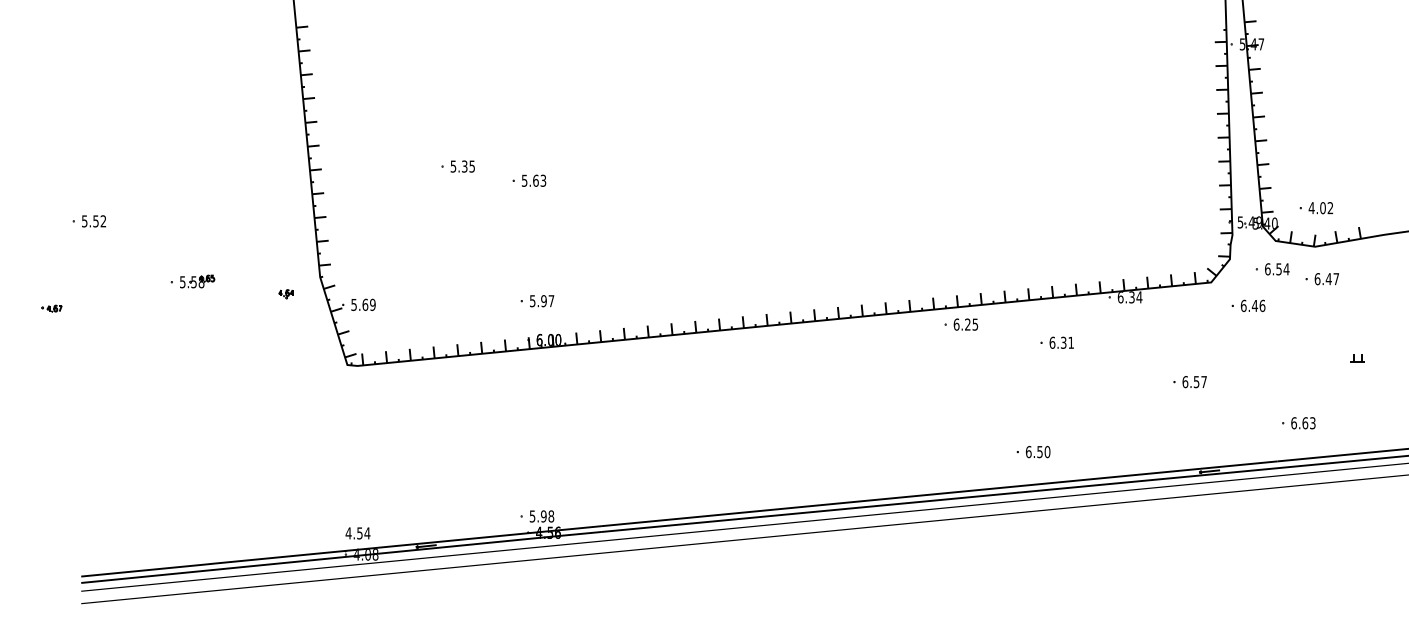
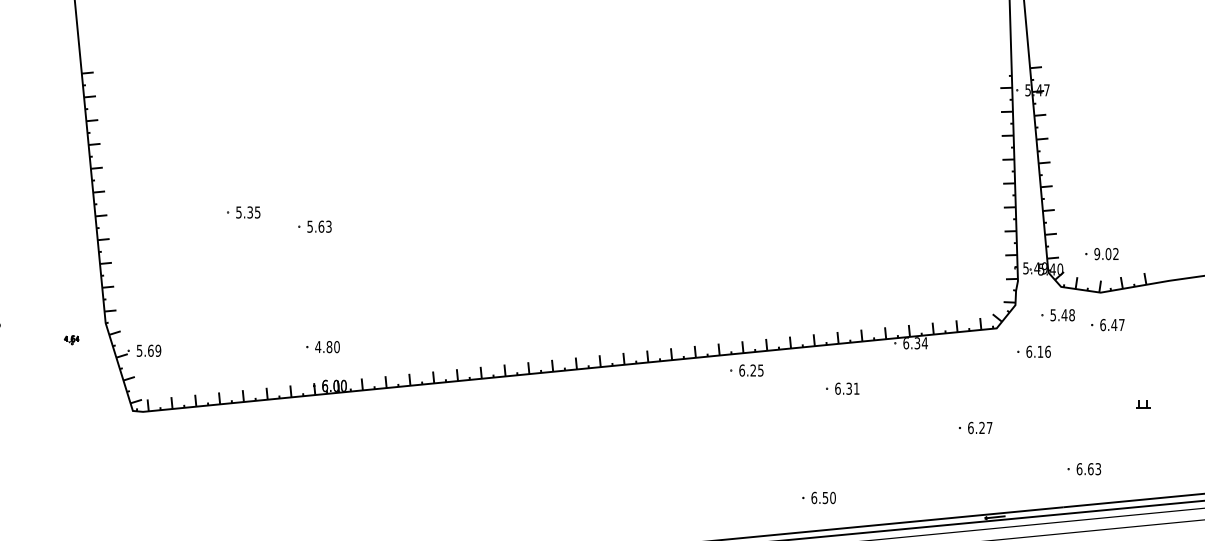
text: (1311, 208) -> (1096, 254), 4.02 -> 9.02
text: (1277, 269) -> (1062, 315), 6.54 -> 5.48
text: (541, 301) -> (326, 347), 5.97 -> 4.80
text: (1254, 305) -> (1039, 351), 6.46 -> 6.16
text: (1196, 382) -> (981, 428), 6.57 -> 6.27

